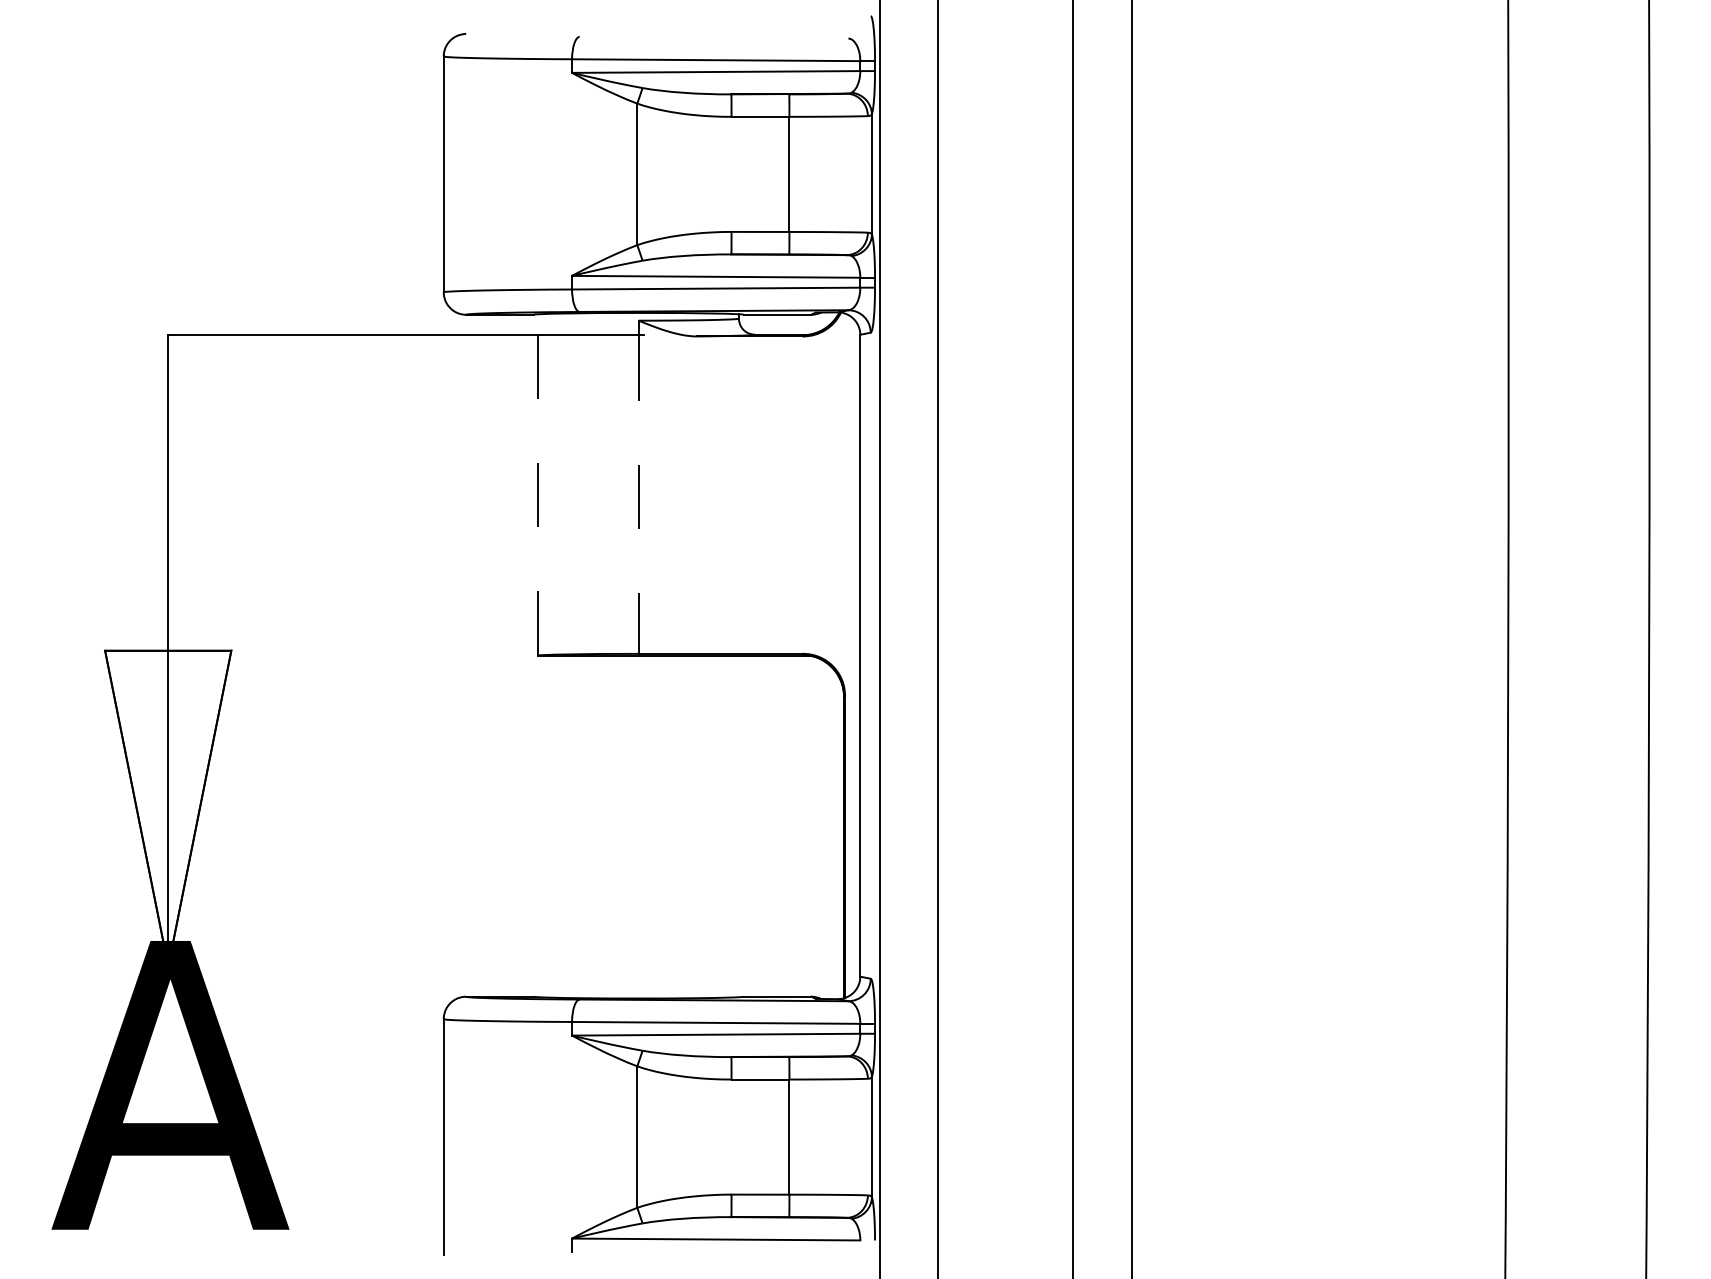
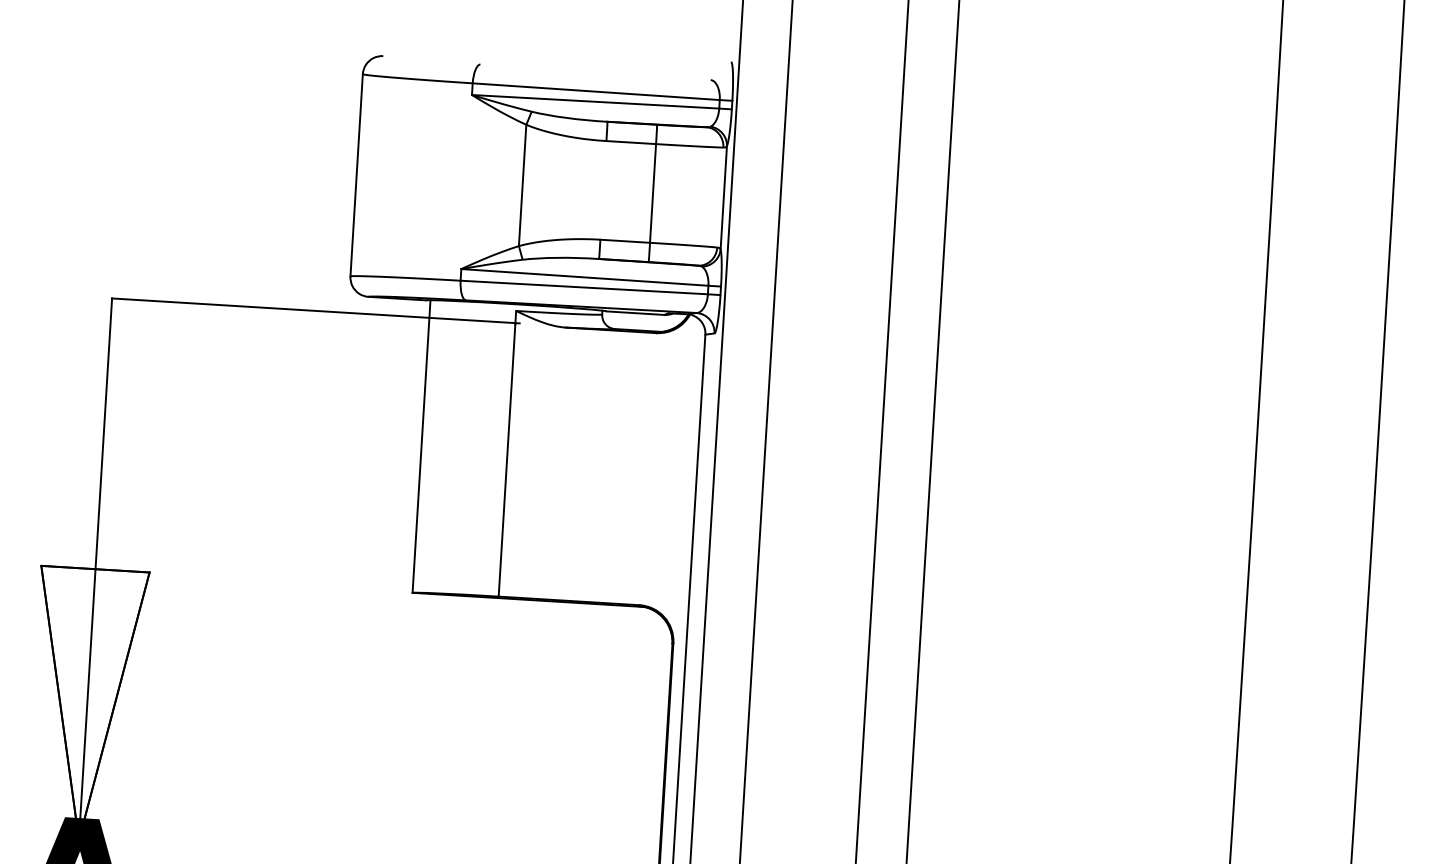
line: (538, 484) -> (421, 446), dashed -> solid
line: (638, 495) -> (506, 460), dashed -> solid

